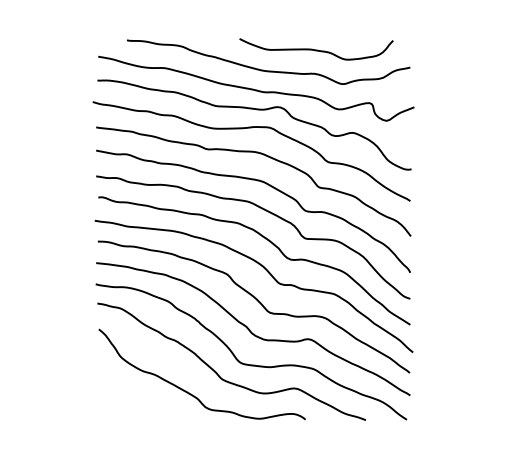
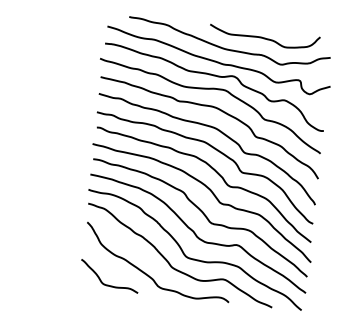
curve: (137, 412) -> (108, 284), added

